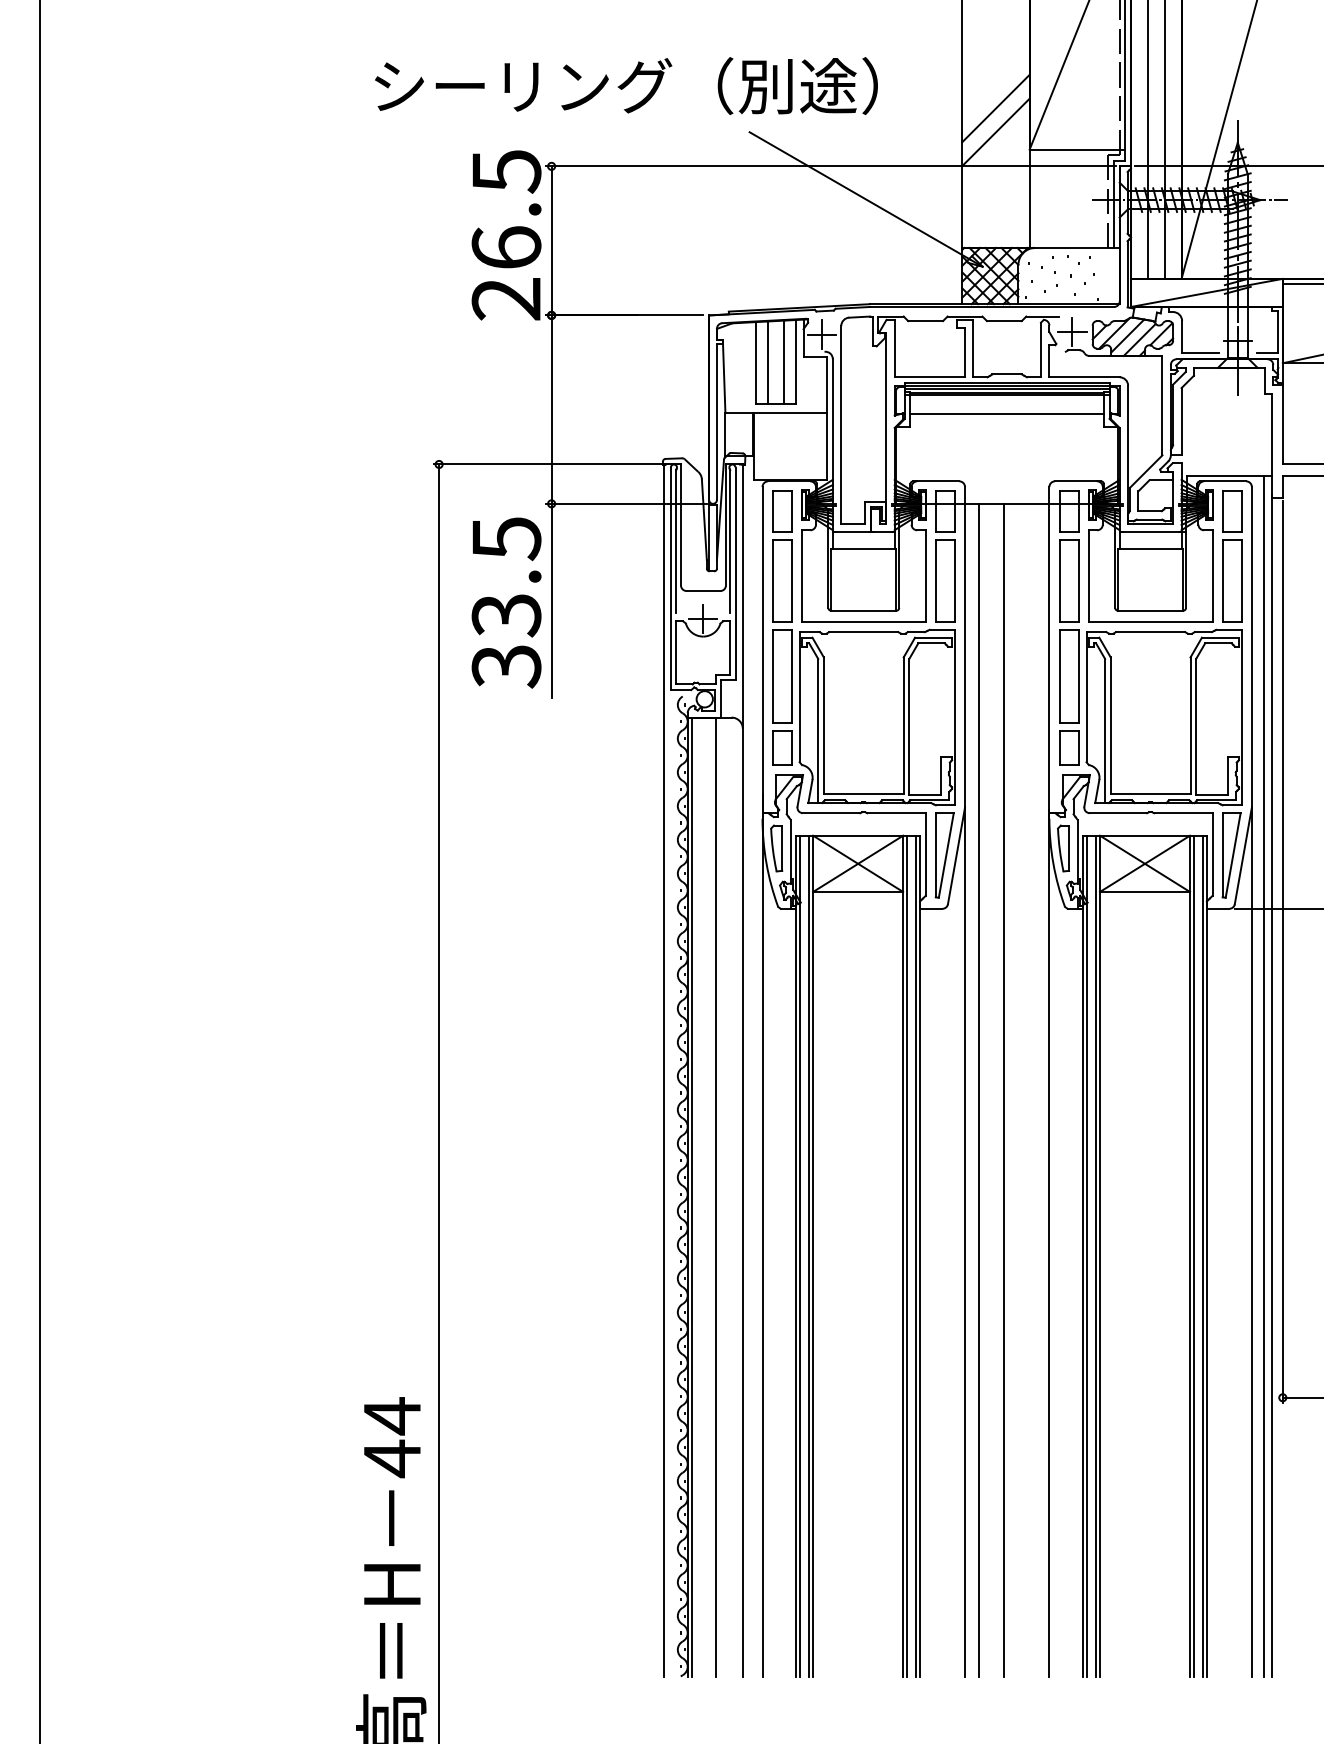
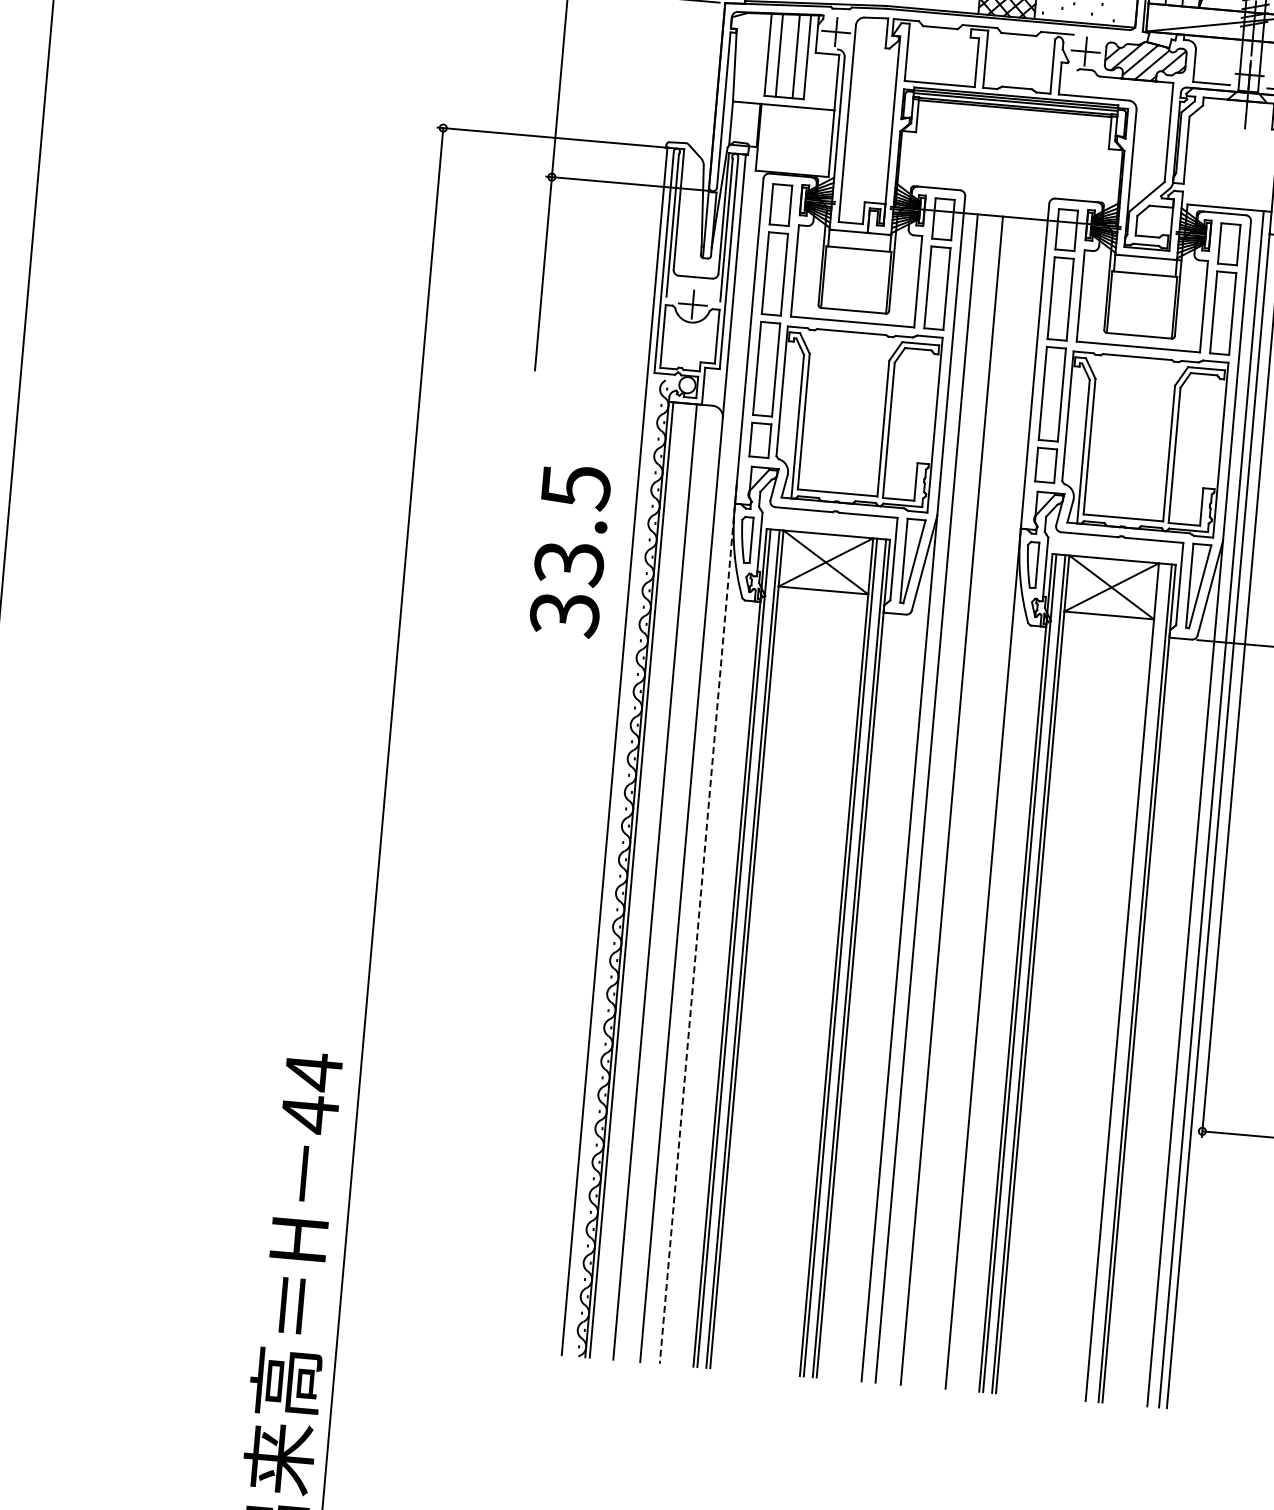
line: (1006, 413) -> (1012, 126), removed
text: (506, 602) -> (570, 550), moved
line: (762, 1235) -> (698, 924), solid -> dashed
line: (1193, 1255) -> (1125, 981), removed

